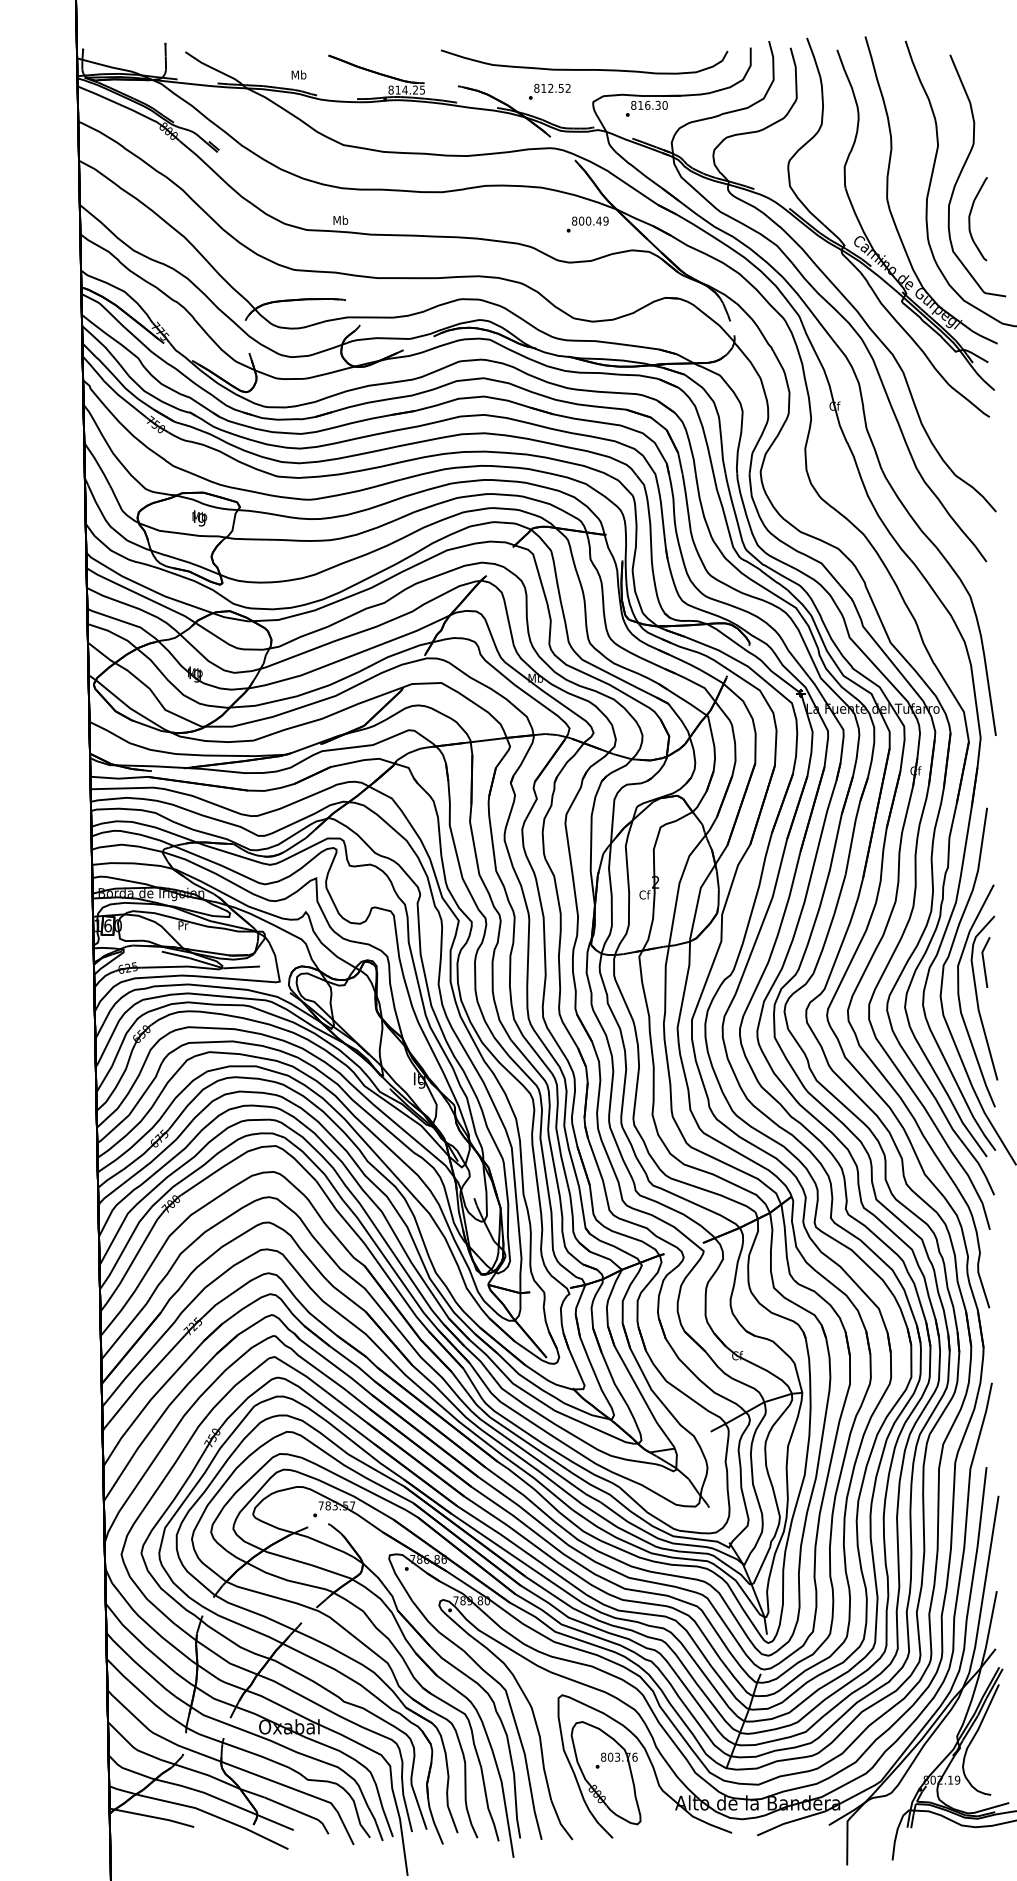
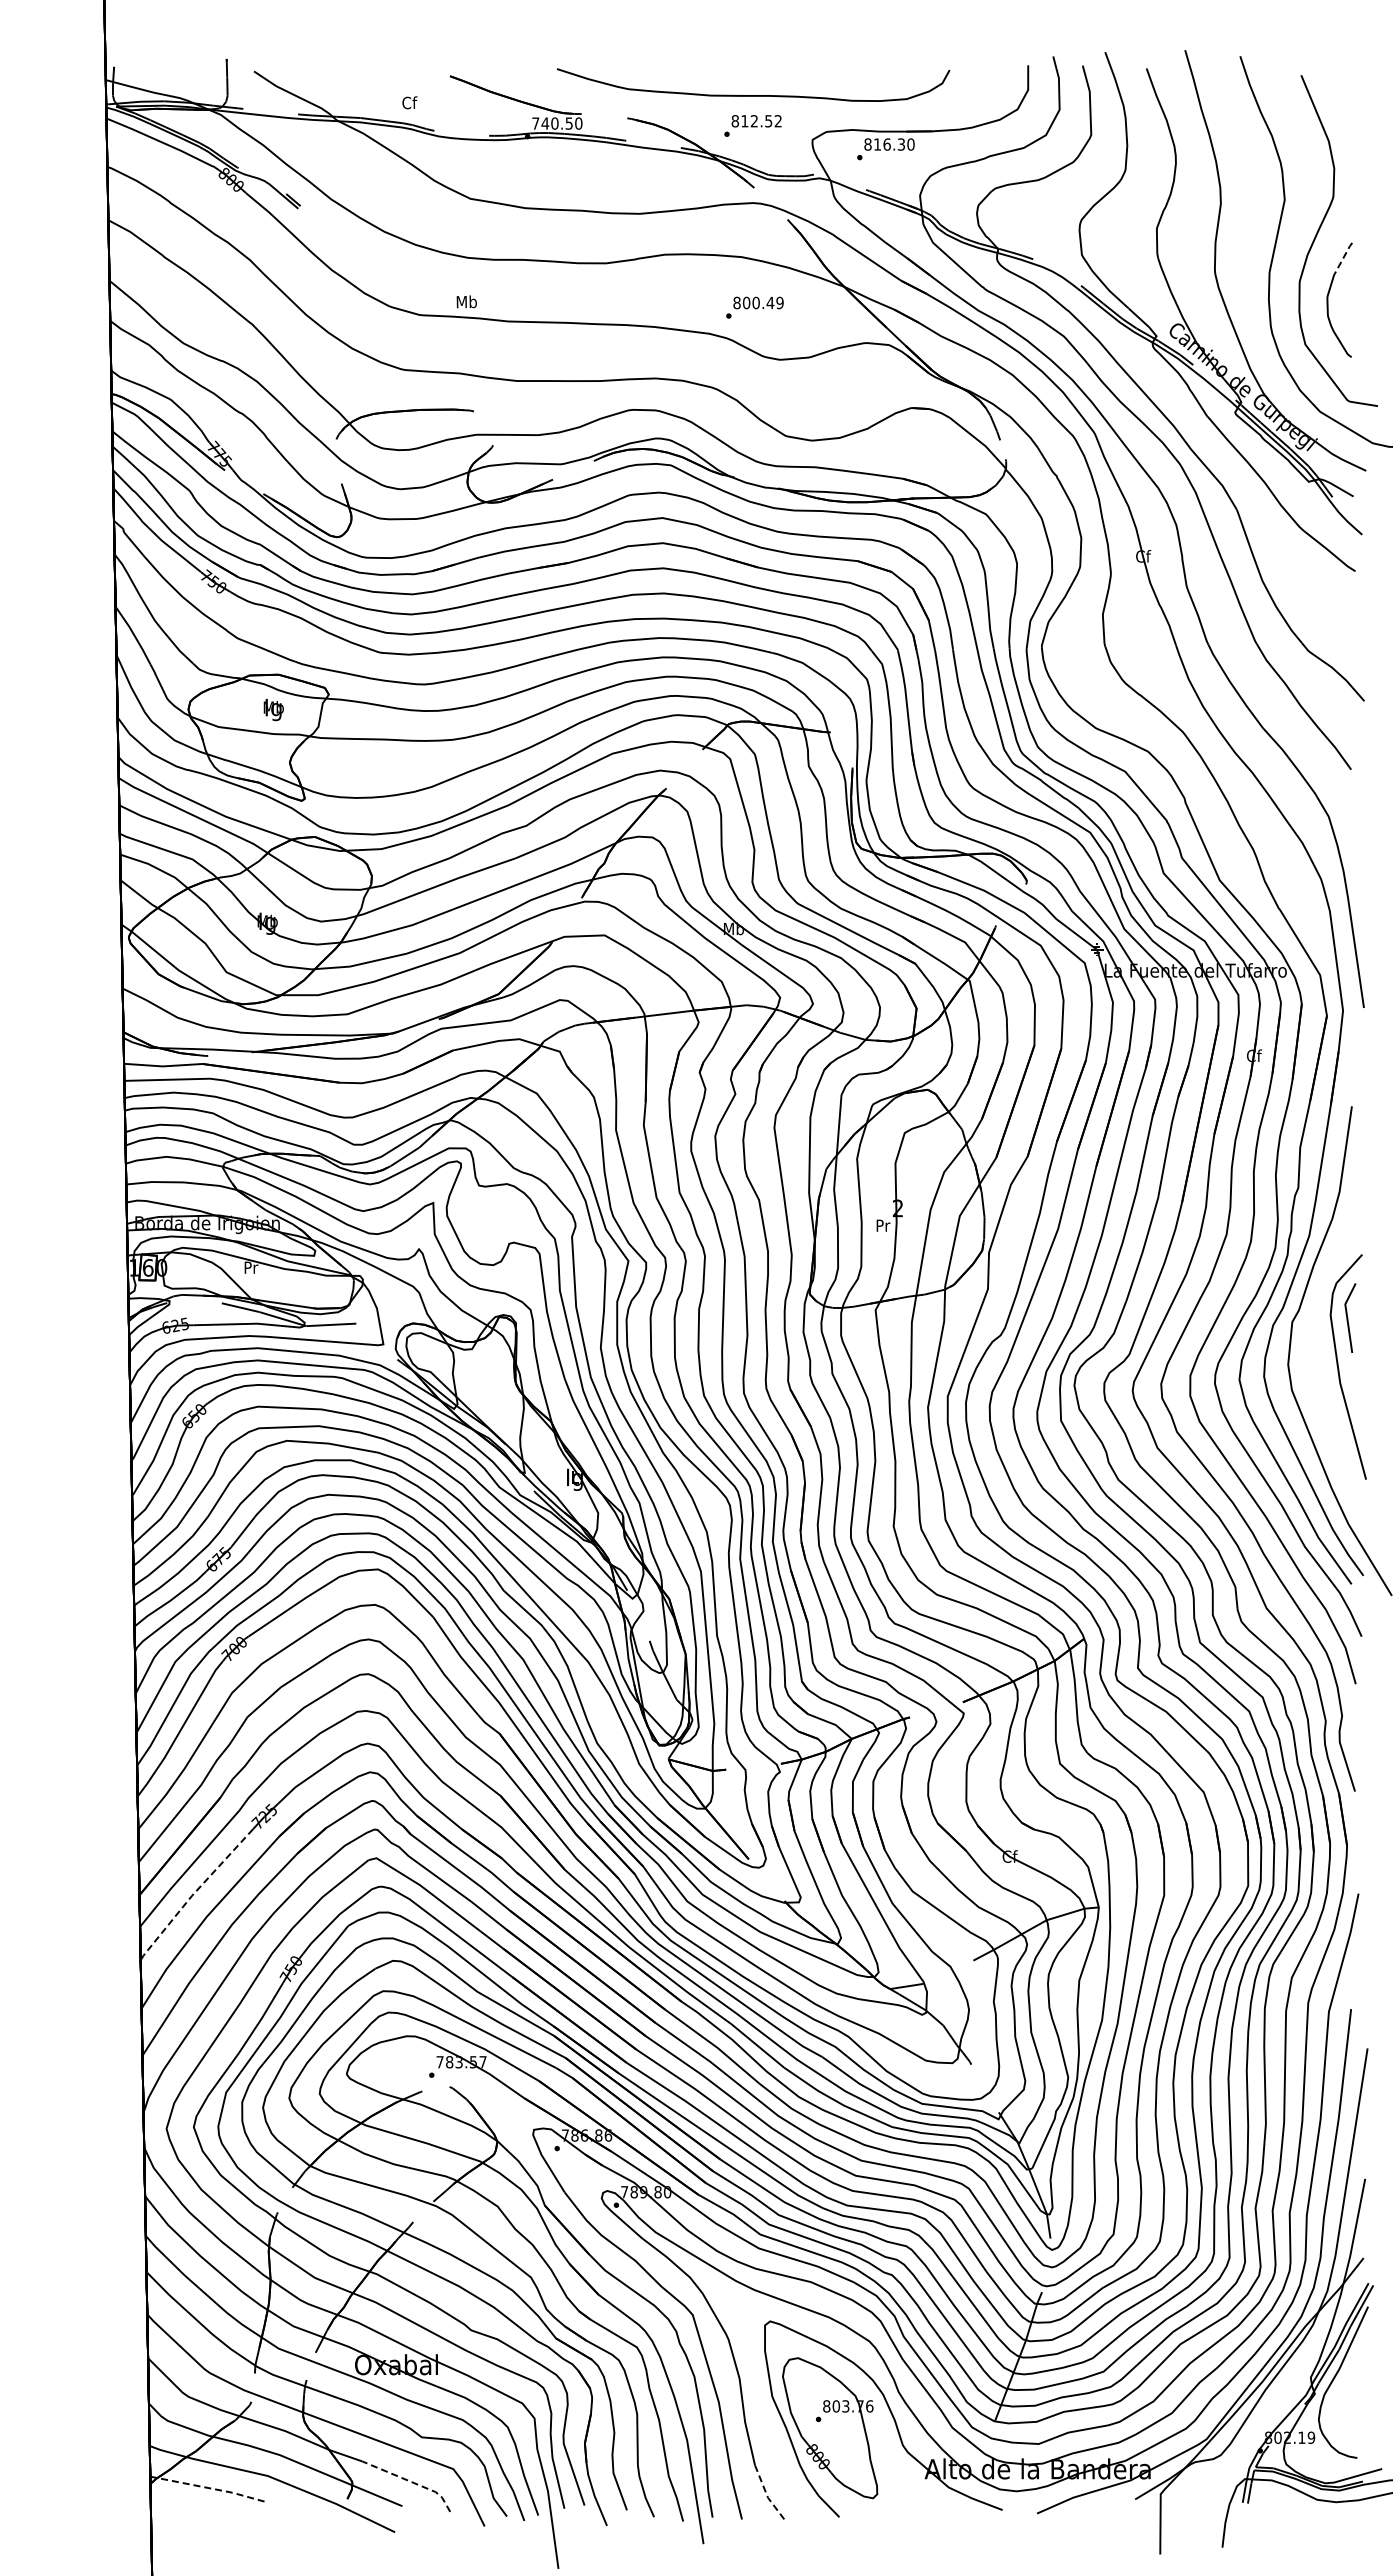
curve: (584, 69) -> (753, 95), moved
text: (298, 74) -> (409, 102), Mb -> Cf
text: (406, 90) -> (557, 123), 814.25 -> 740.50
line: (981, 188) -> (1343, 258), solid -> dashed
text: (587, 224) -> (754, 307), moved
text: (644, 894) -> (882, 1225), Cf -> Pr
curve: (959, 997) -> (1314, 1366), removed
line: (141, 1383) -> (193, 1894), solid -> dashed
line: (300, 1812) -> (411, 2482), solid -> dashed
line: (152, 1817) -> (209, 2488), solid -> dashed
line: (559, 1822) -> (766, 2495), solid -> dashed

